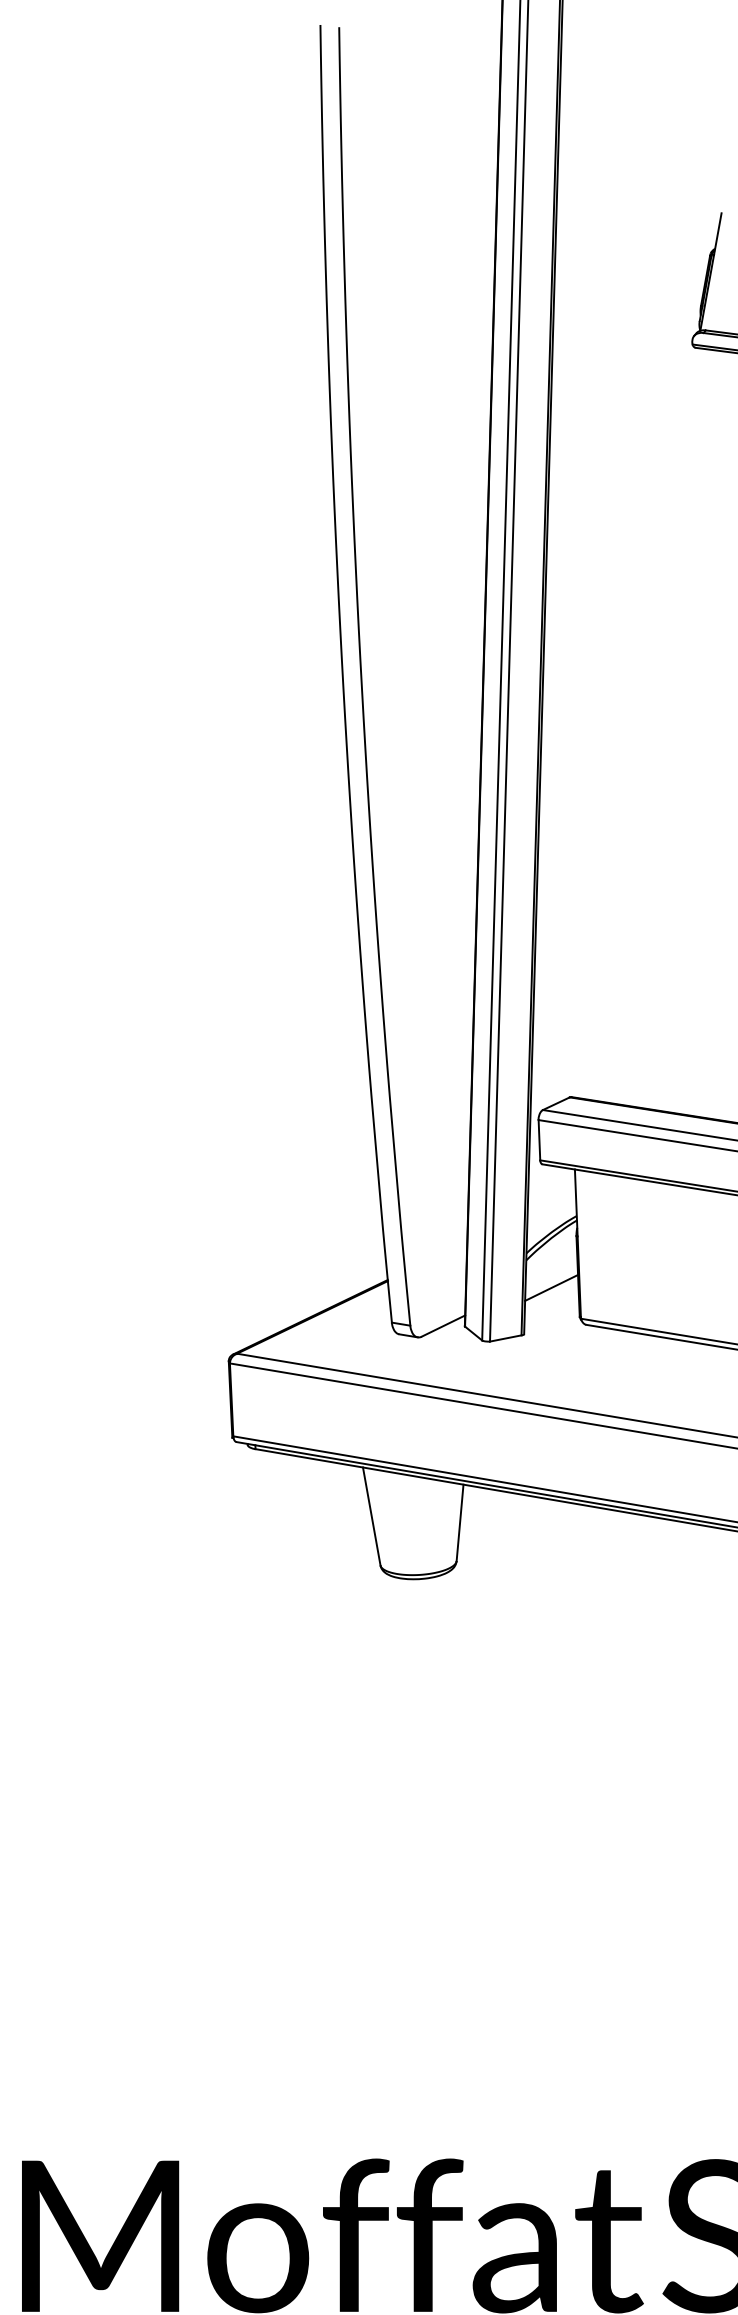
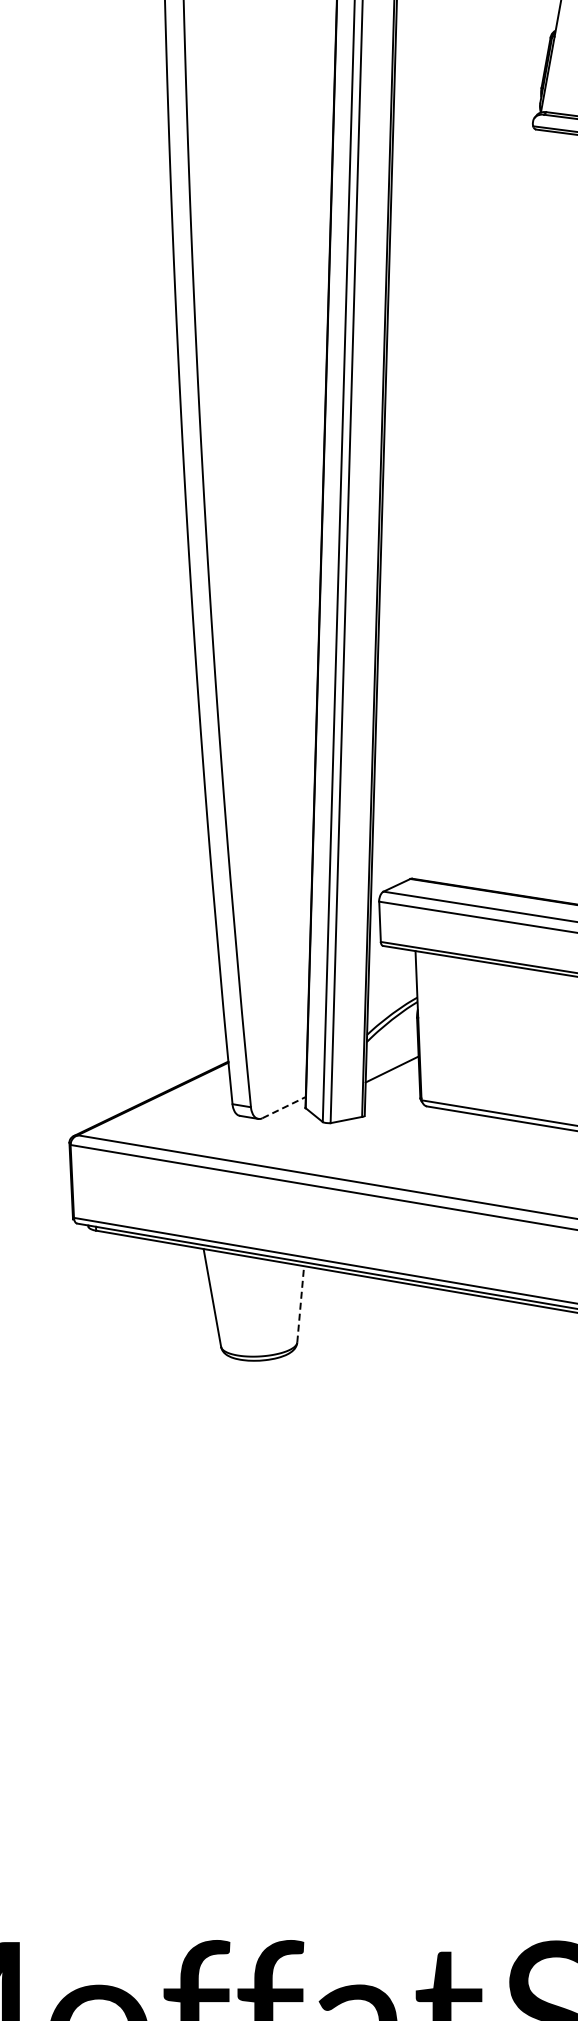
line: (443, 1325) -> (284, 1107), solid -> dashed
line: (460, 1522) -> (301, 1304), solid -> dashed

